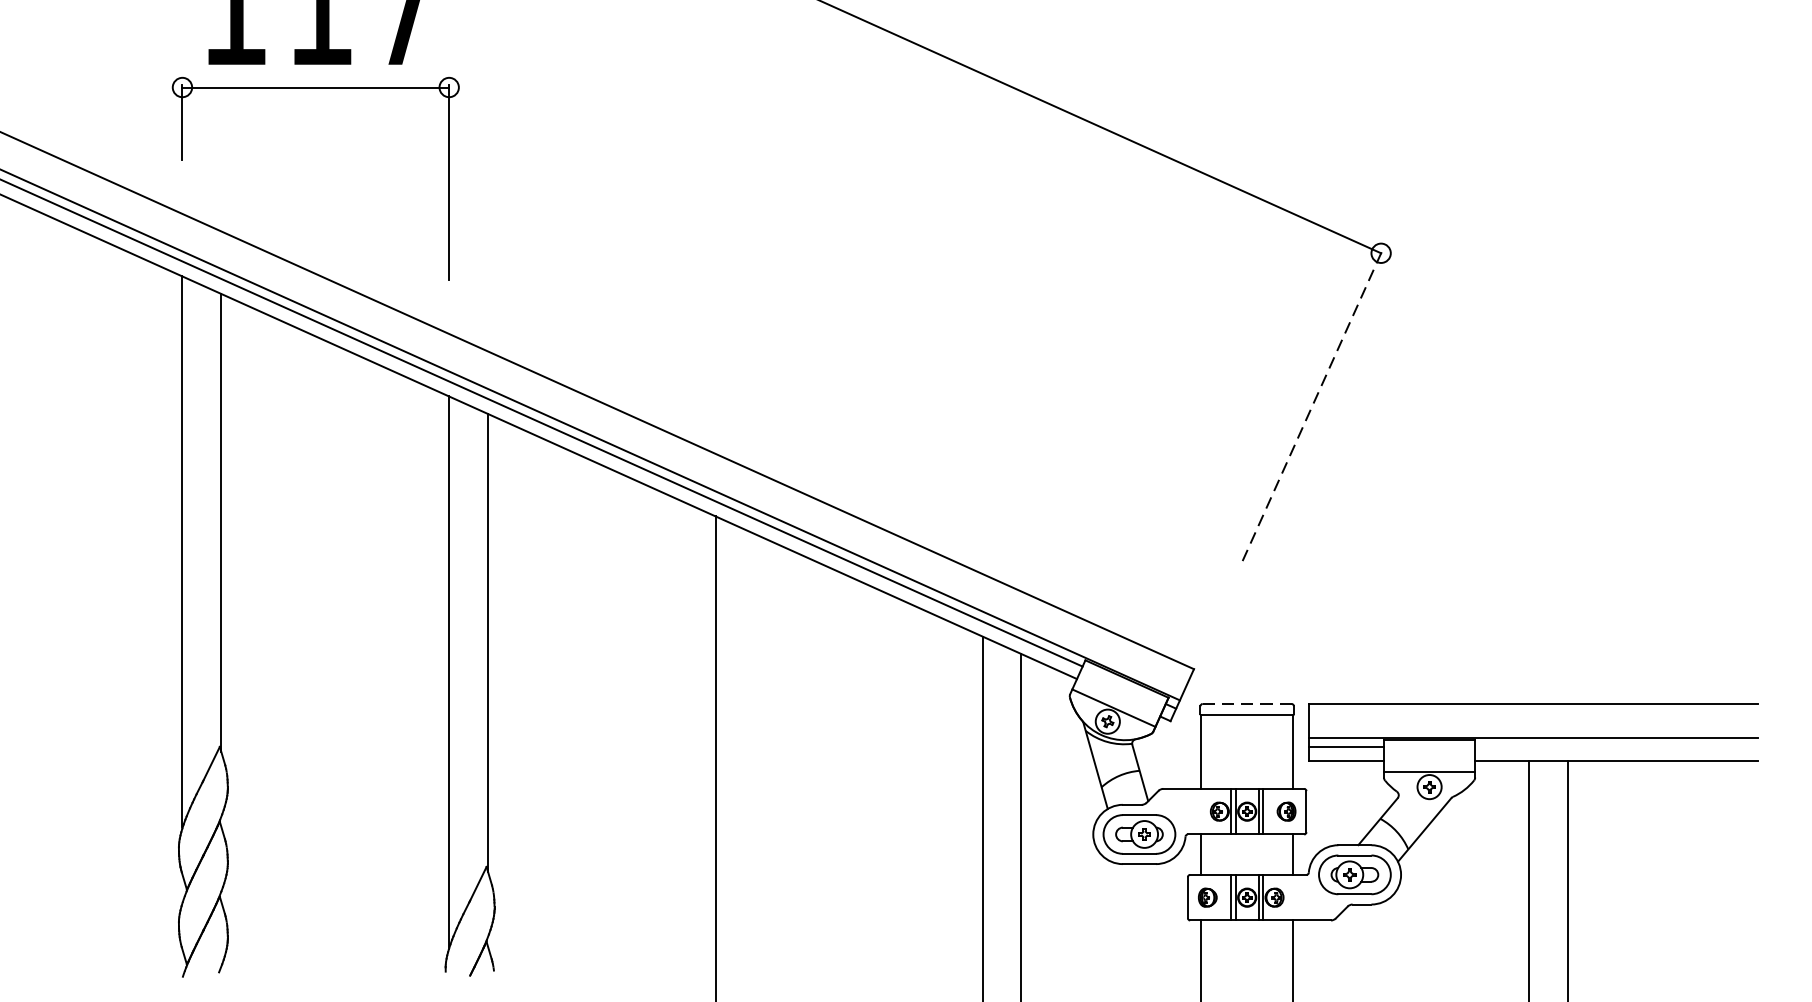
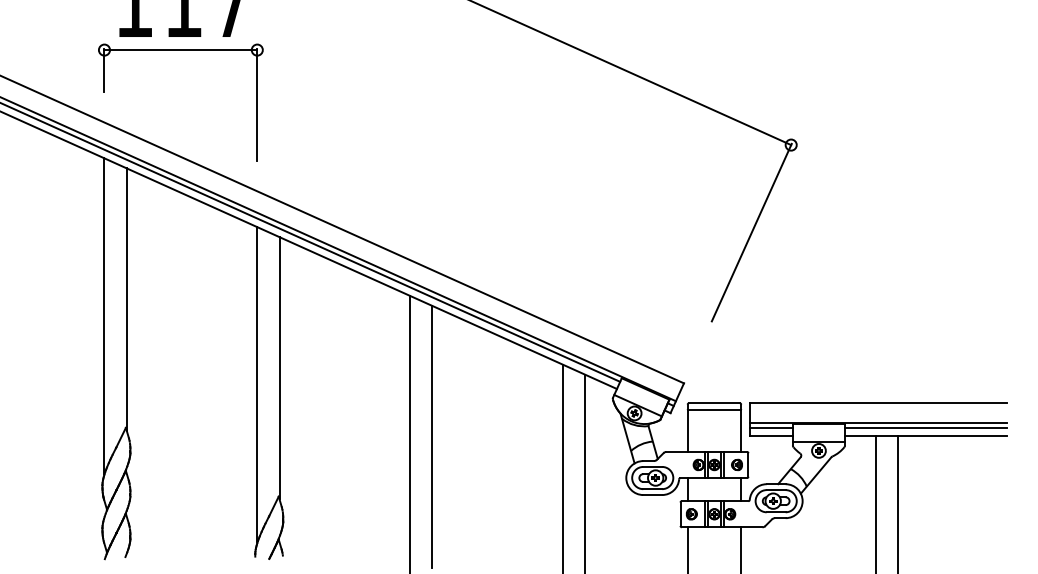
line: (1313, 405) -> (752, 232), dashed -> solid
line: (1247, 704) -> (714, 403), dashed -> solid
line: (1615, 747) -> (925, 428), added
line: (755, 761) -> (432, 436), added

